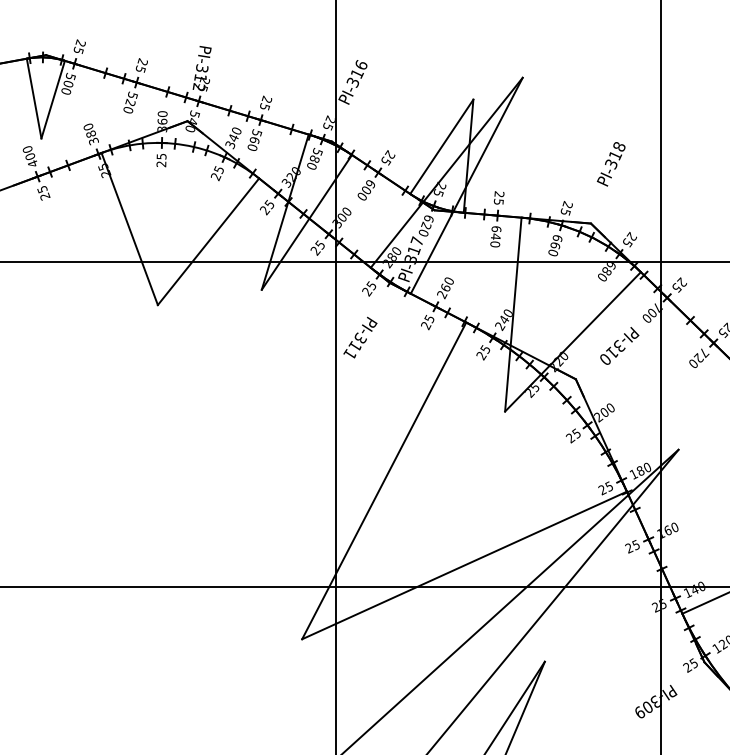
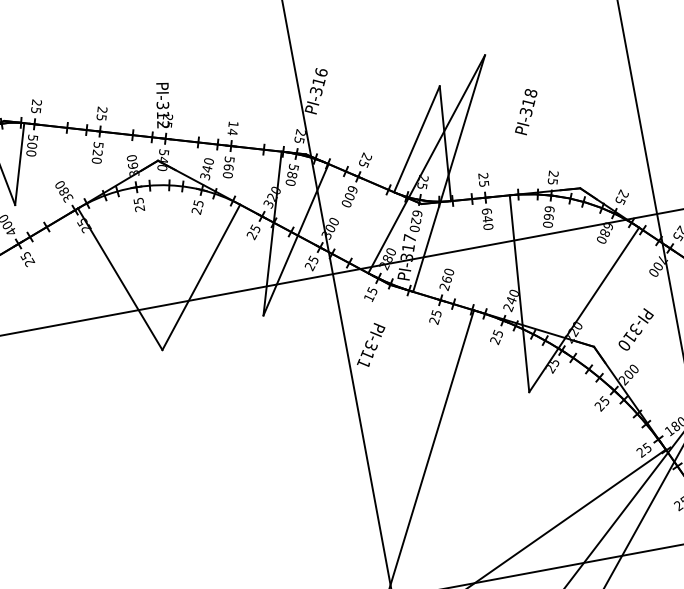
text: (265, 102) -> (232, 127), 25 -> 14
text: (611, 164) -> (526, 112), moved
text: (366, 291) -> (368, 297), 25 -> 15
text: (619, 345) -> (635, 328), moved

